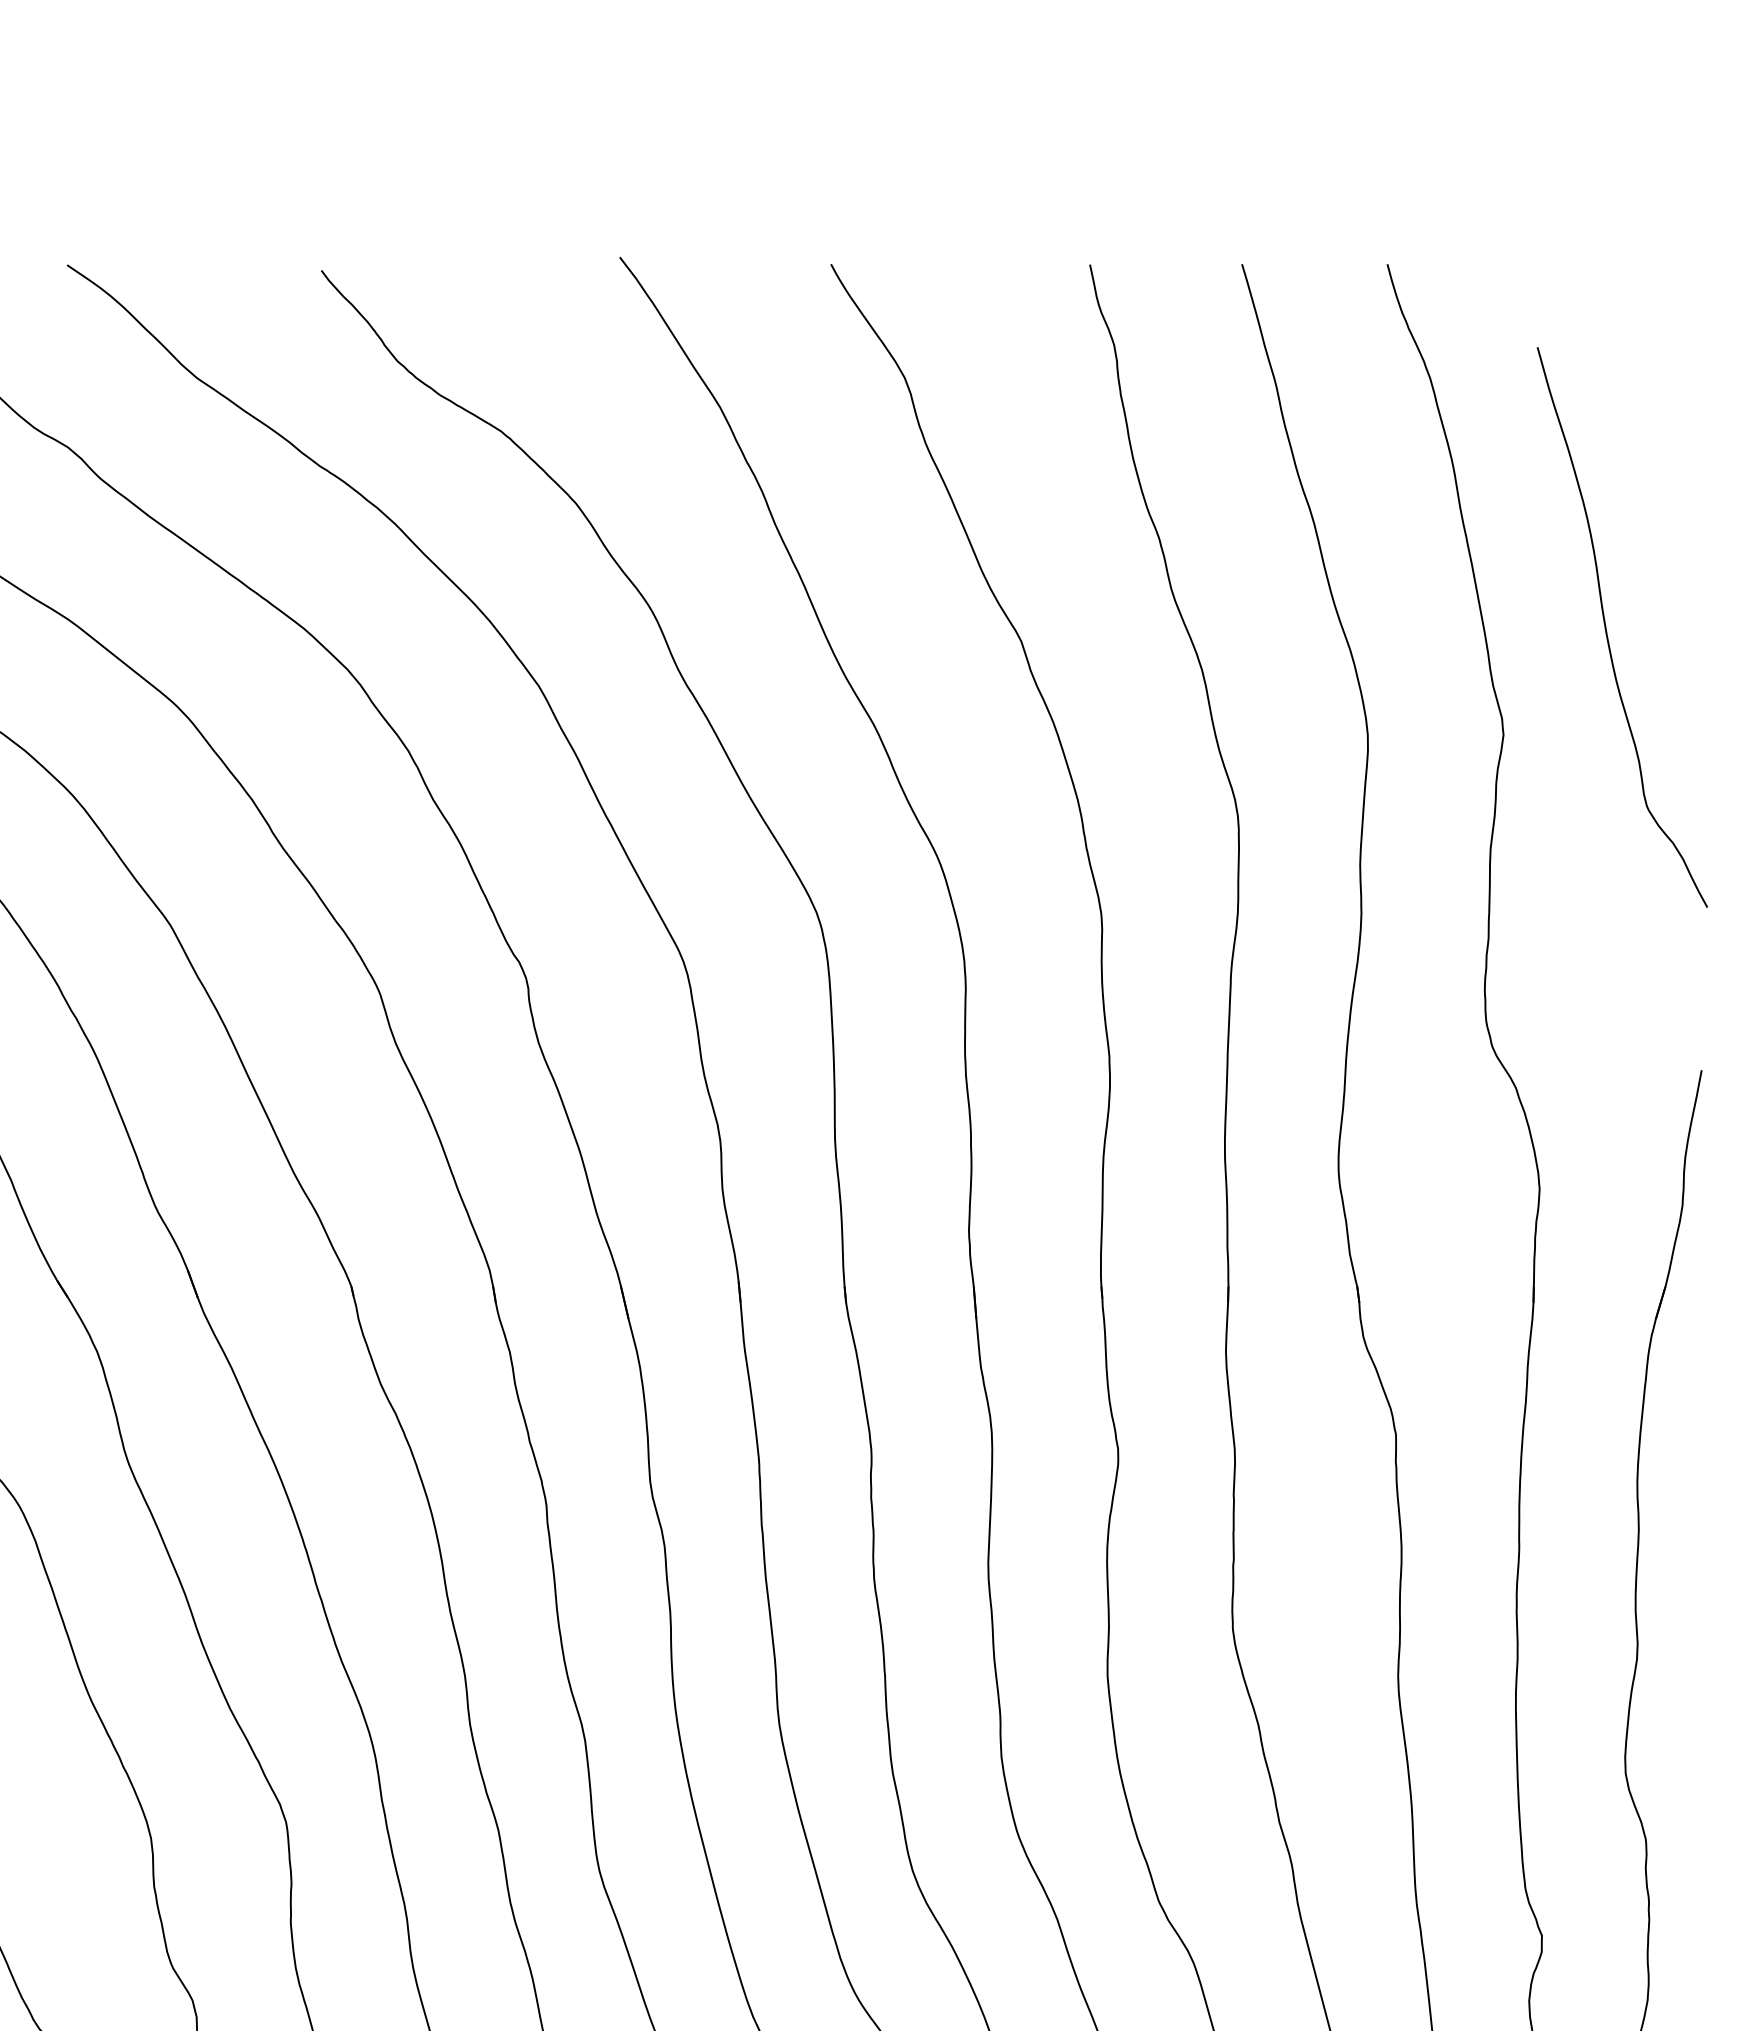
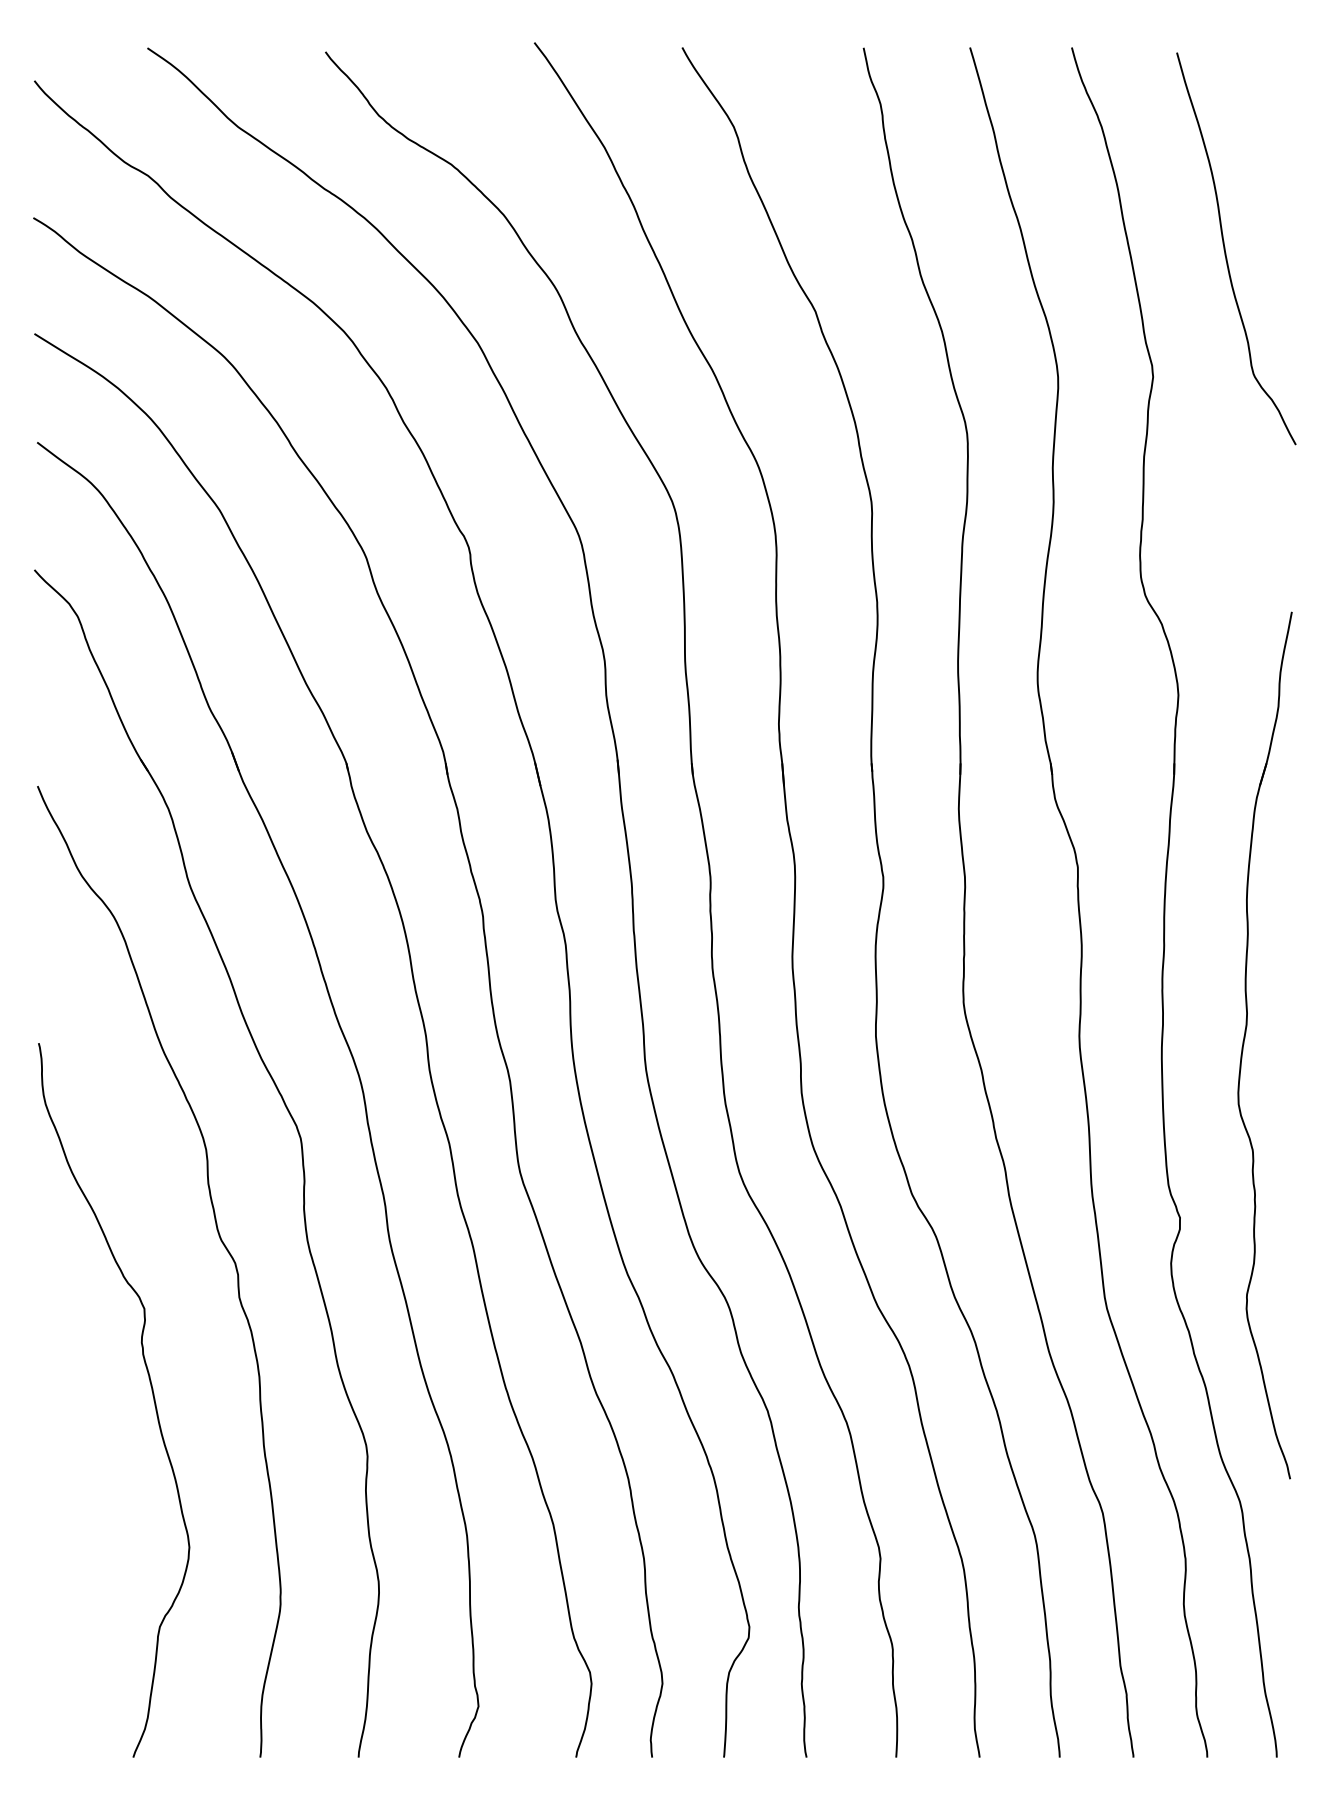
curve: (1608, 632) -> (1226, 252), moved

